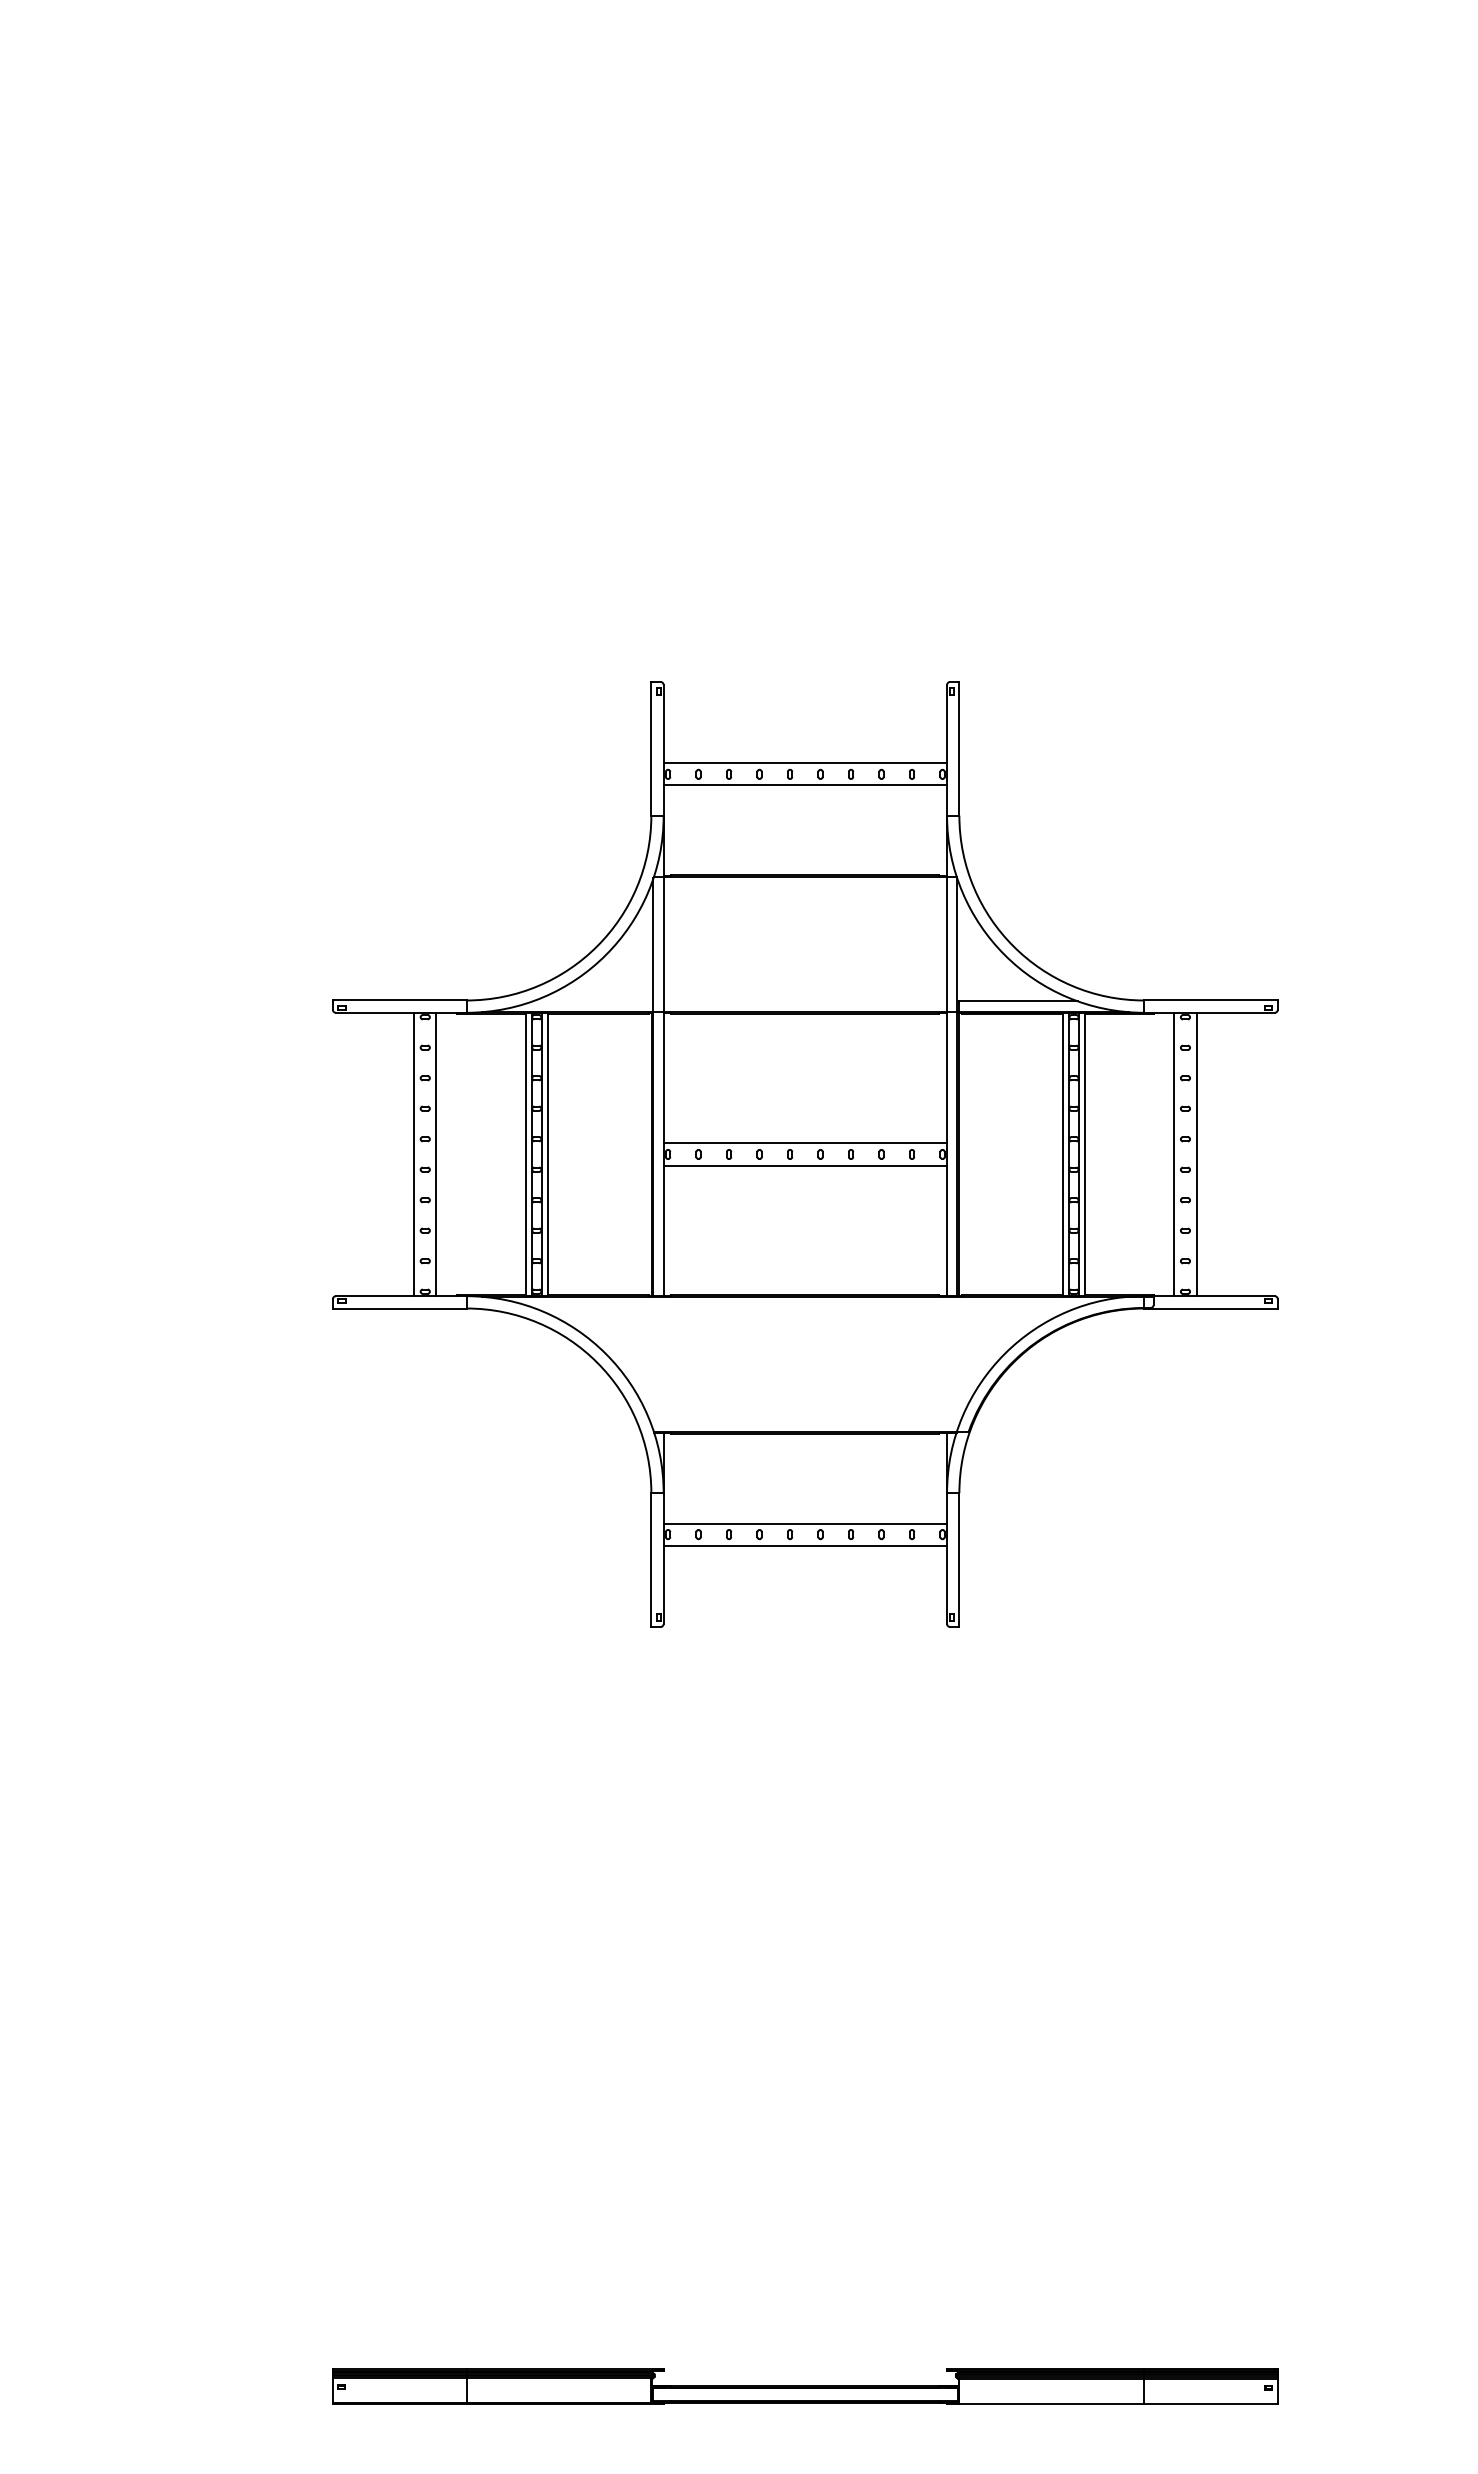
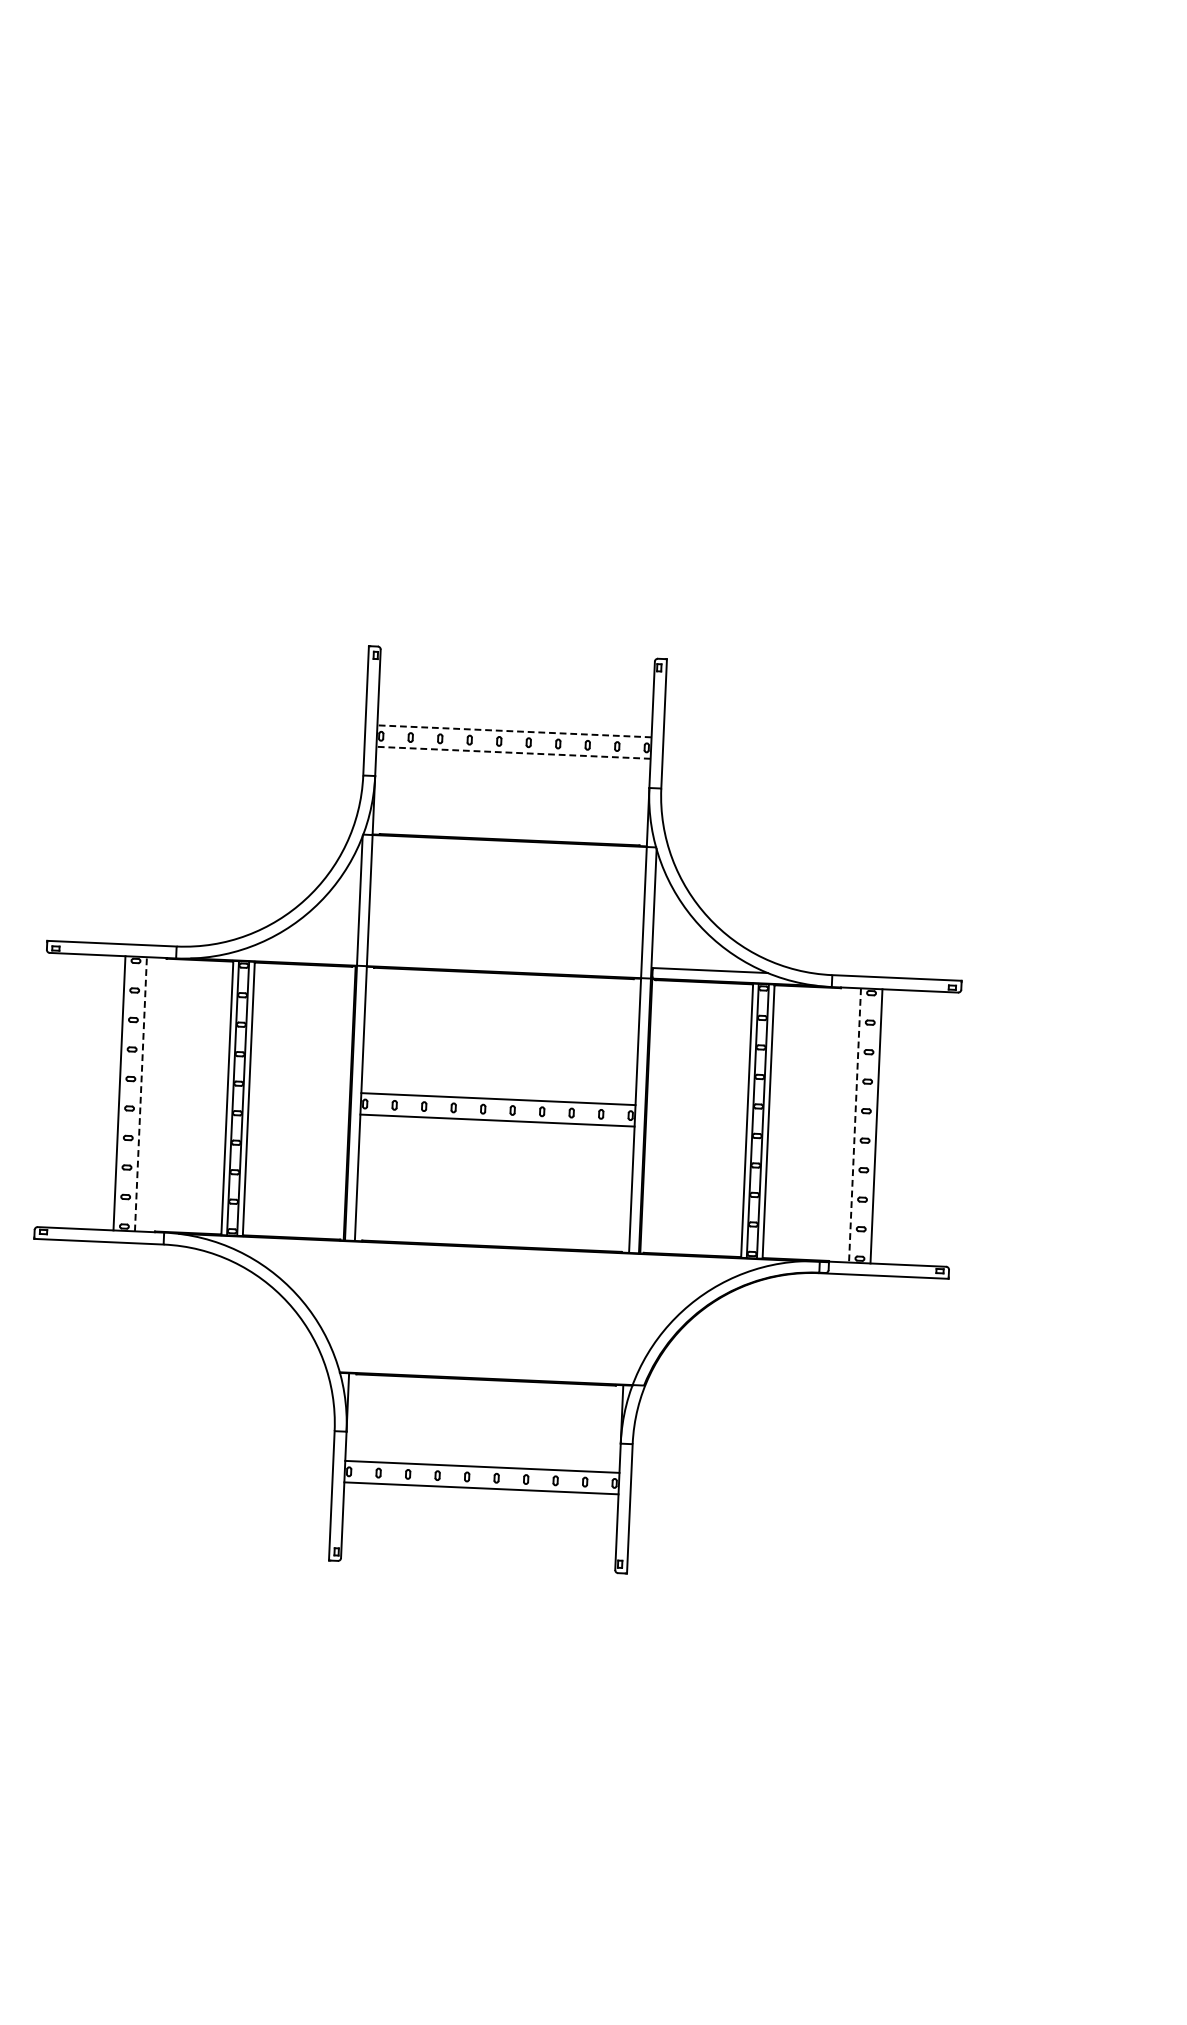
line: (805, 763) -> (514, 731), solid -> dashed
line: (805, 785) -> (513, 752), solid -> dashed
line: (436, 1154) -> (141, 1094), solid -> dashed
line: (1174, 1154) -> (855, 1125), solid -> dashed

